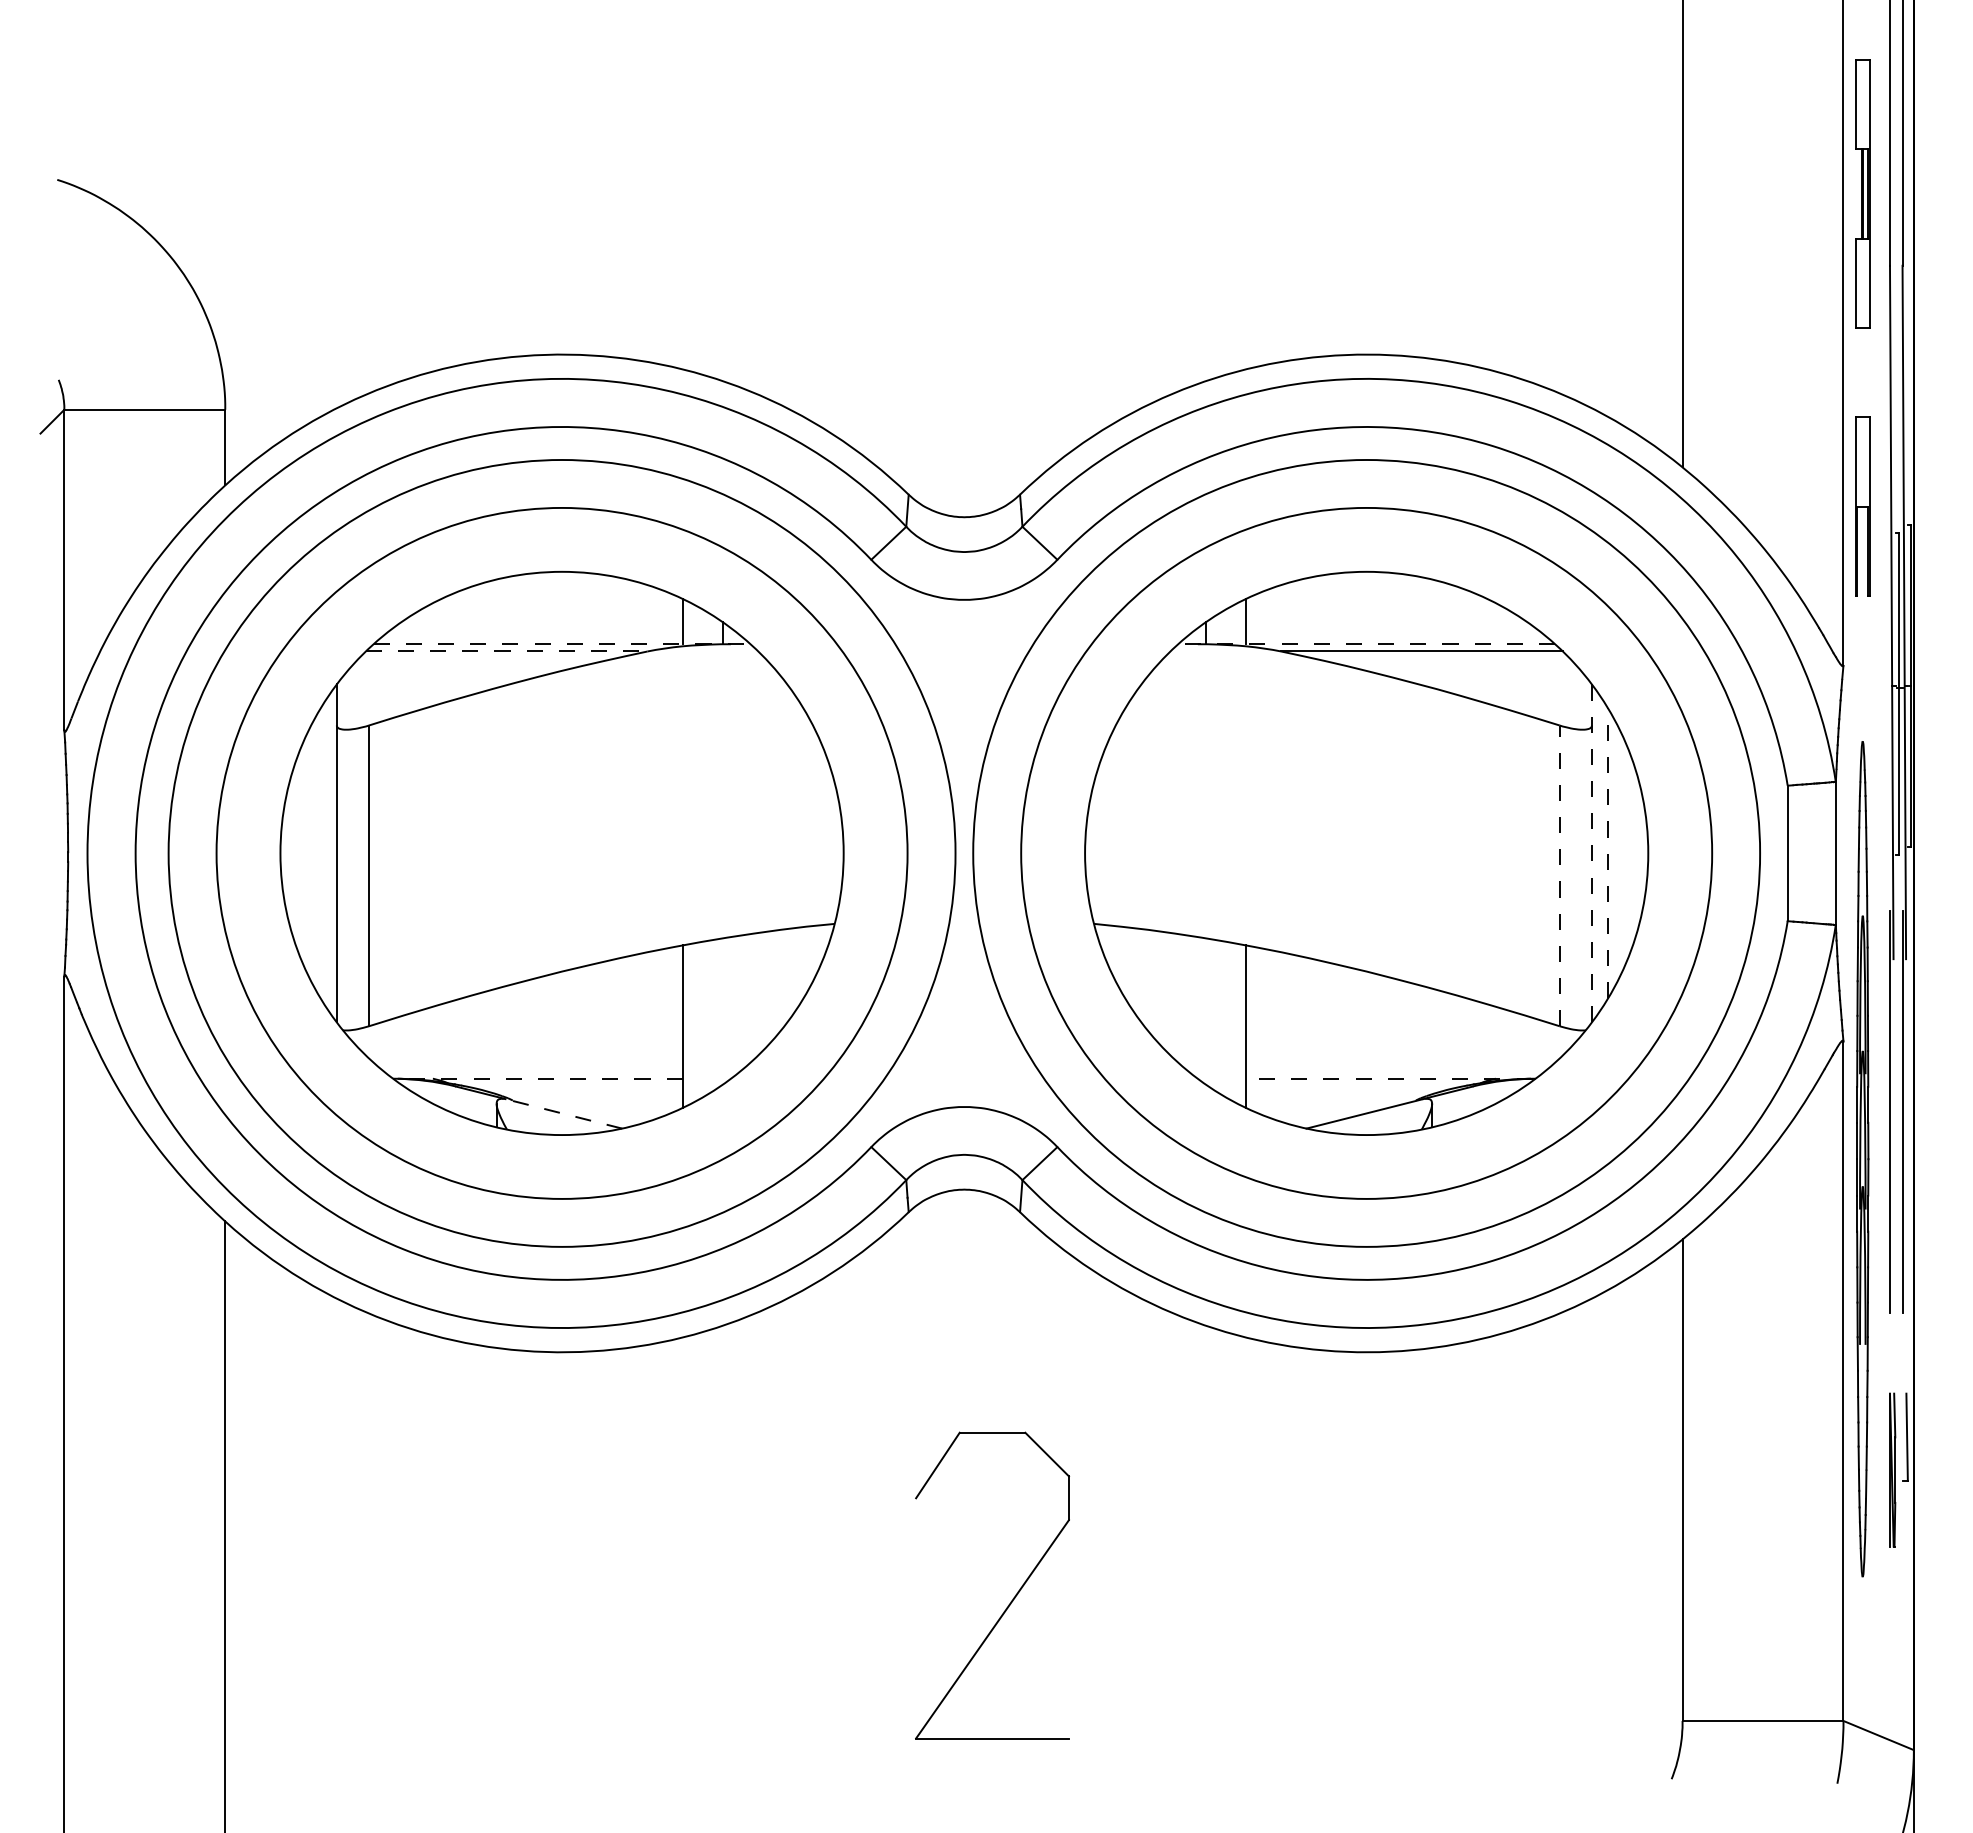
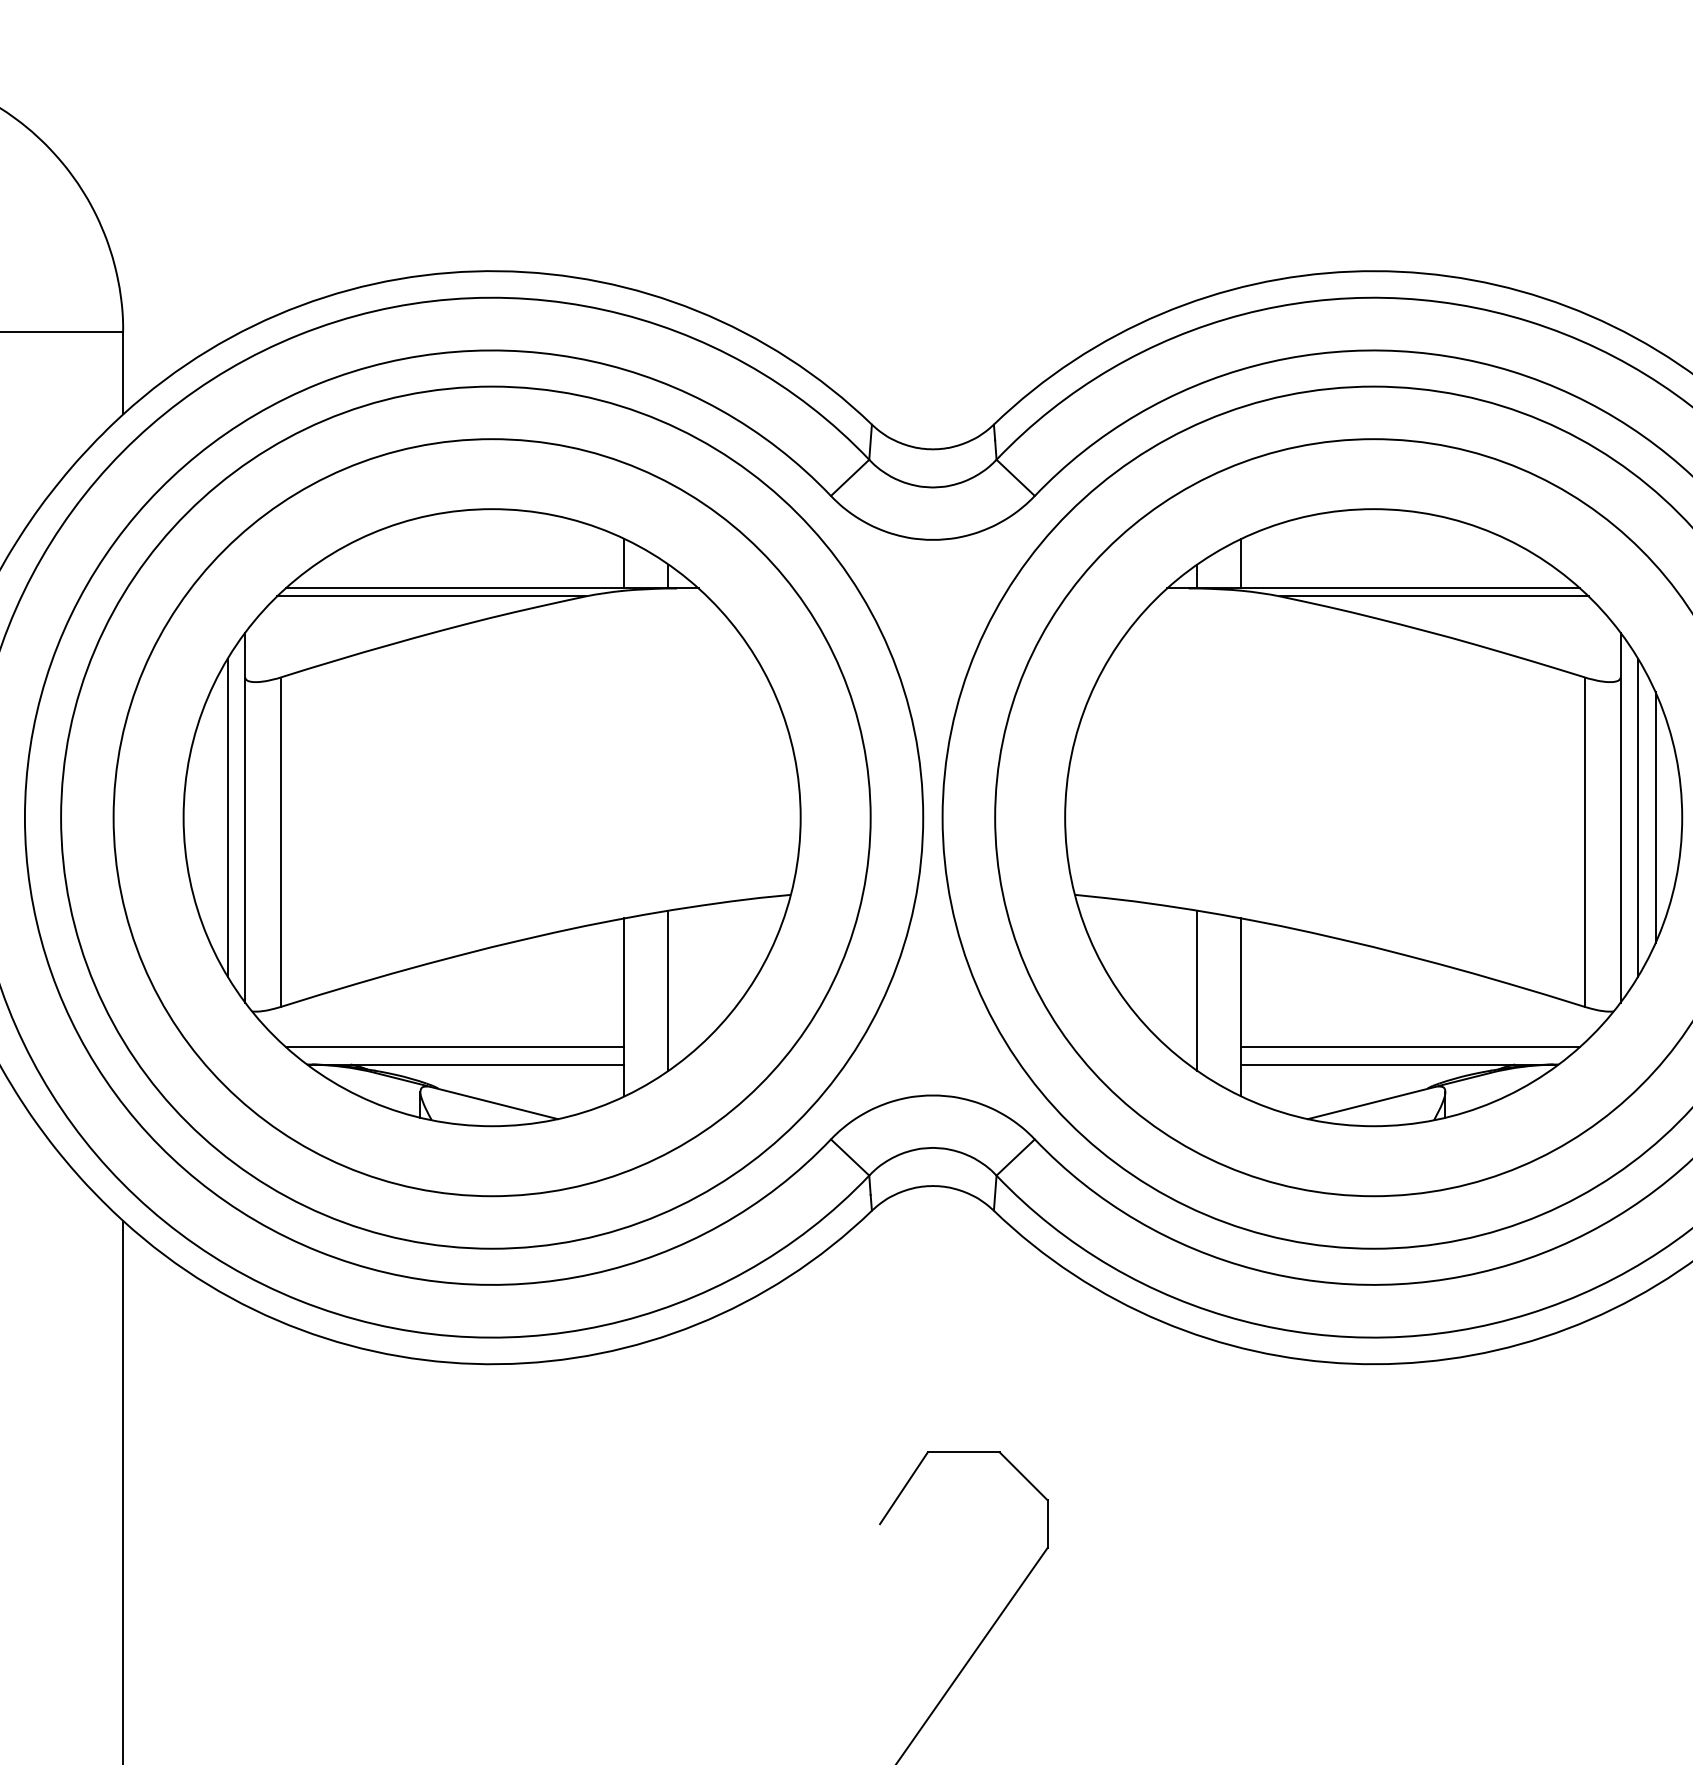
line: (562, 644) -> (492, 588), dashed -> solid
line: (1366, 644) -> (1373, 588), dashed -> solid
line: (506, 651) -> (431, 596), dashed -> solid
line: (320, 853) -> (227, 817), added
line: (1591, 853) -> (1619, 817), dashed -> solid
line: (1608, 853) -> (1638, 817), dashed -> solid
line: (1623, 853) -> (1655, 817), added
line: (1559, 875) -> (1584, 841), dashed -> solid
line: (723, 1011) -> (669, 990), added
line: (1205, 1011) -> (1197, 990), added
line: (527, 1062) -> (454, 1046), added
line: (1400, 1062) -> (1410, 1046), added
line: (538, 1078) -> (466, 1064), dashed -> solid
line: (1388, 1078) -> (1397, 1064), dashed -> solid
line: (564, 1113) -> (494, 1102), dashed -> solid

